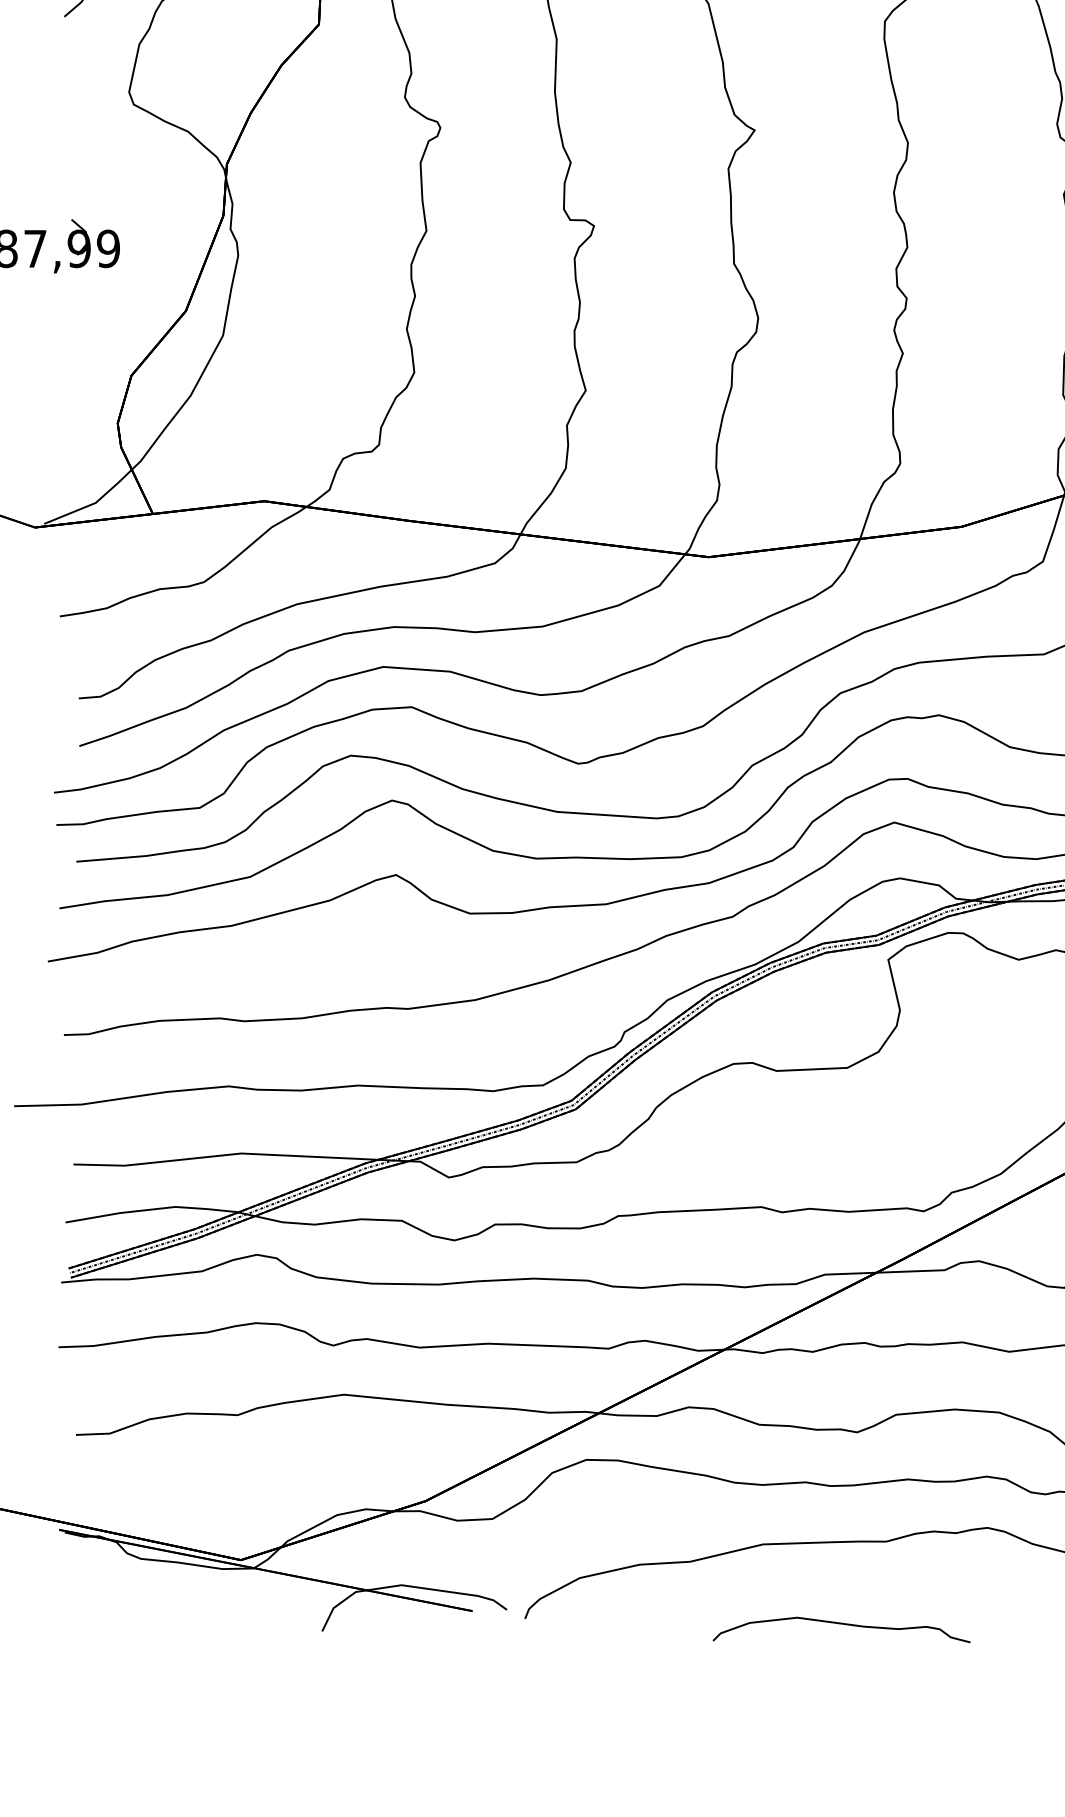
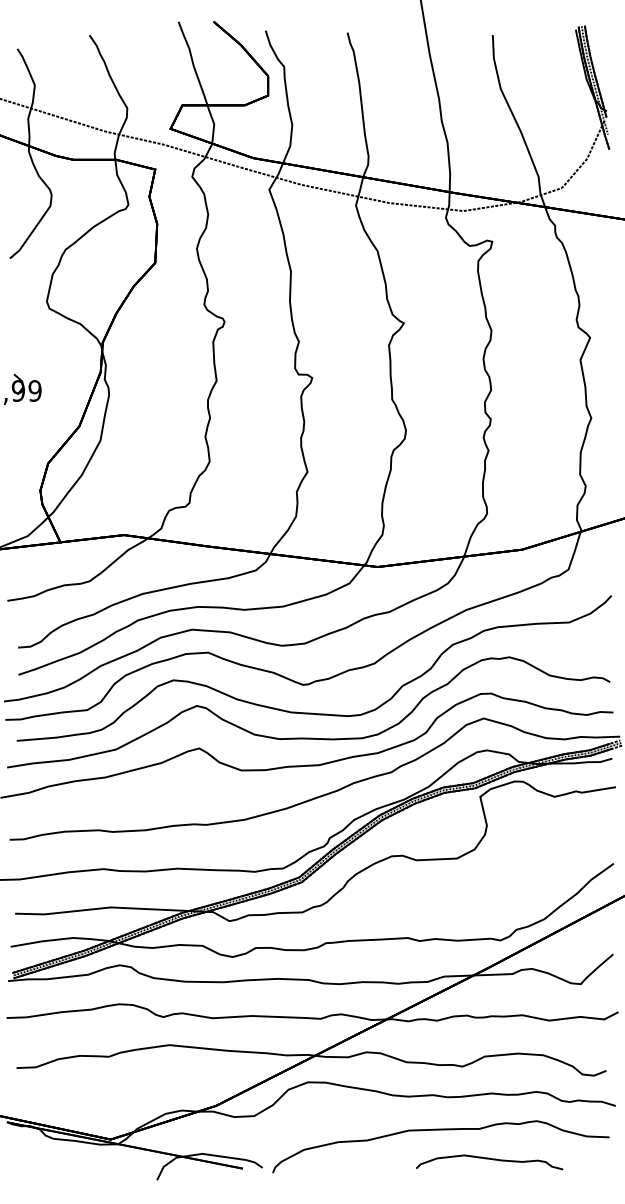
curve: (841, 1624) -> (489, 1159), moved

